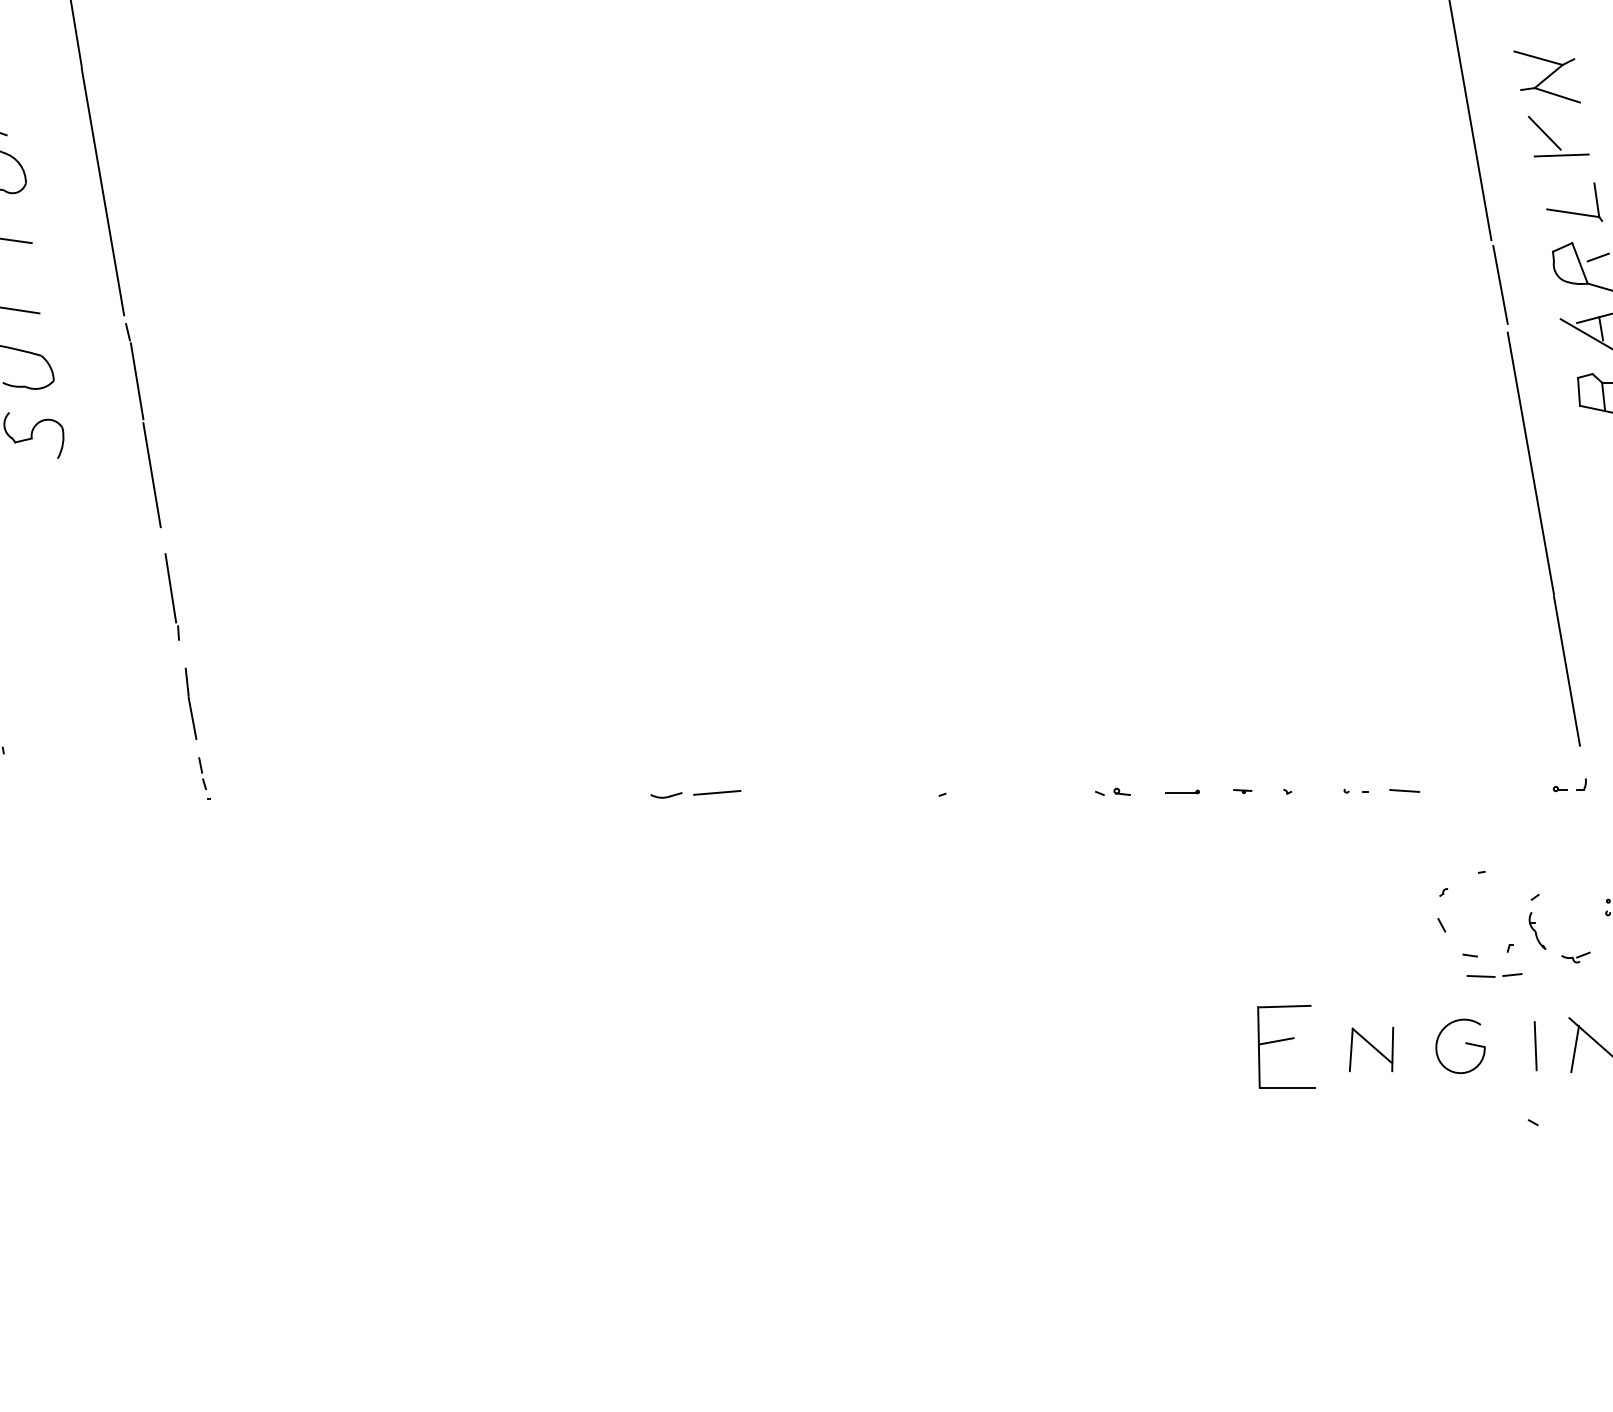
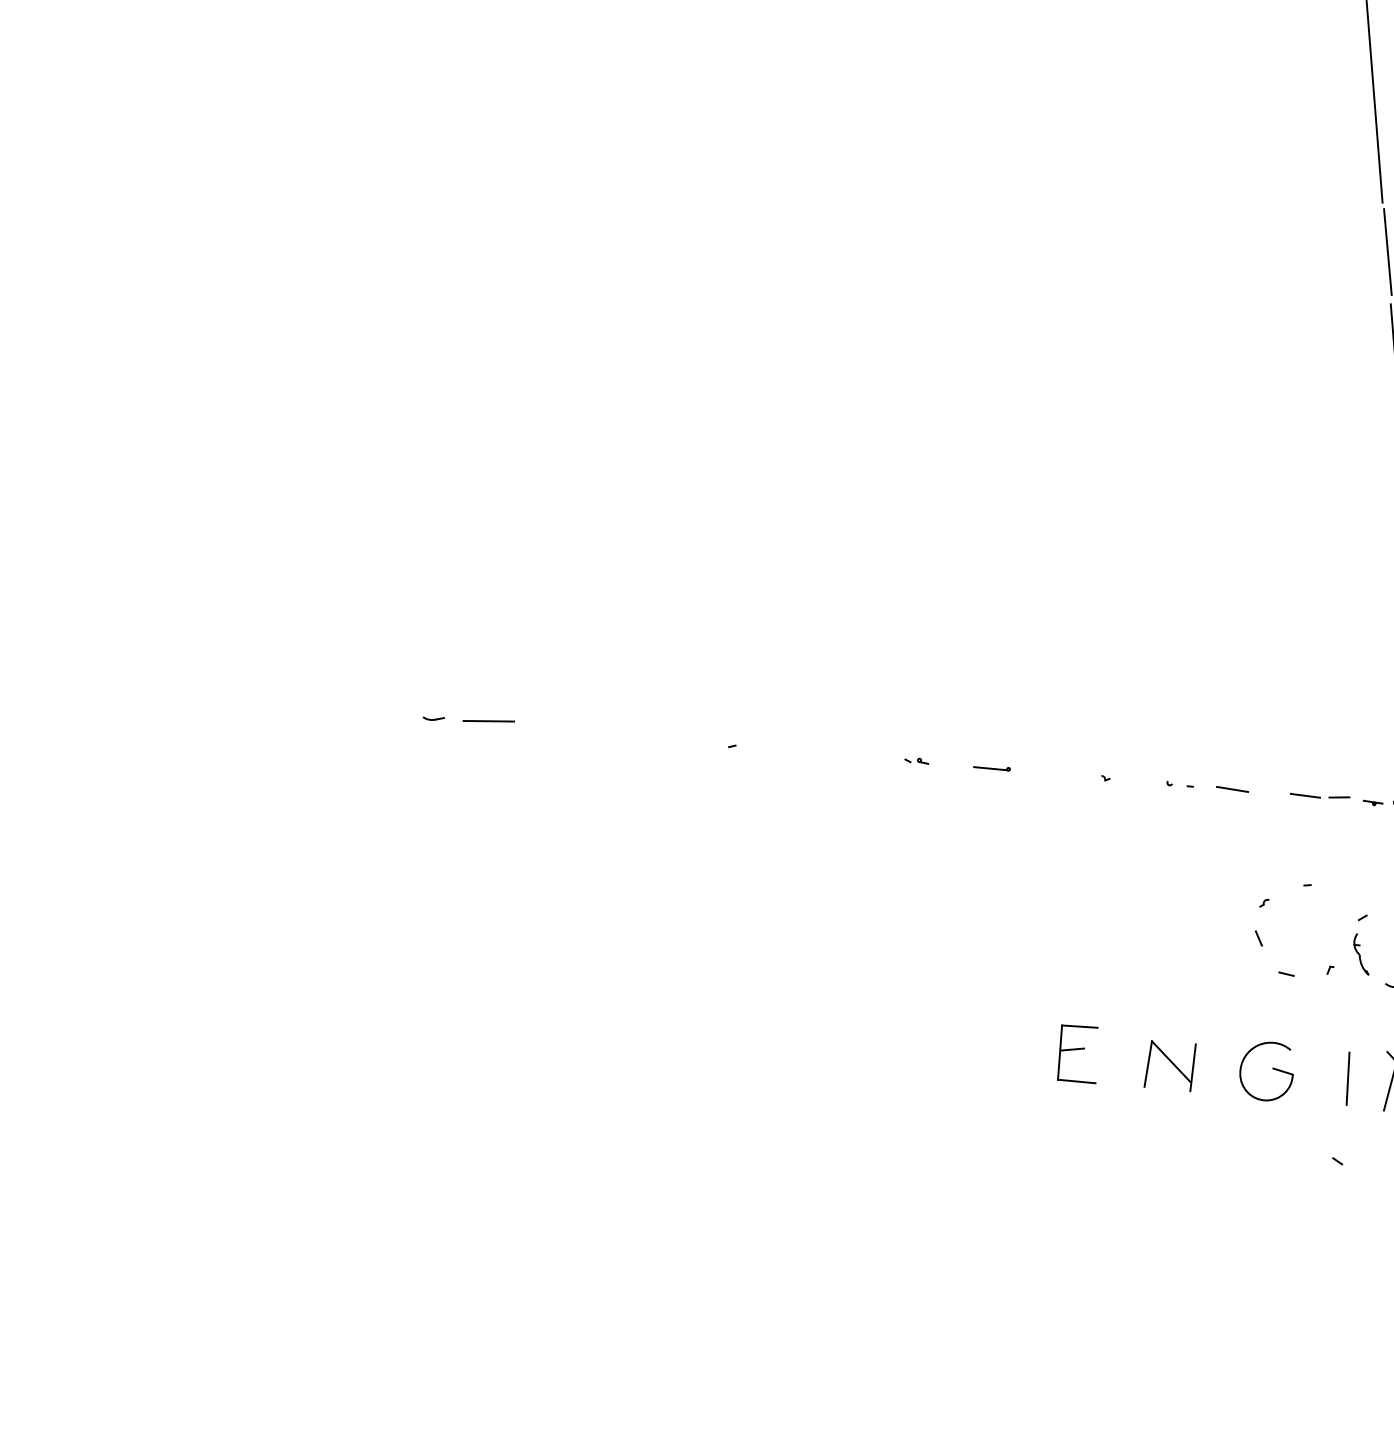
part: (1112, 791) -> (916, 760), size x0.62
part: (1242, 791) -> (1372, 803), moved
part: (666, 794) -> (433, 717), size x0.62
part: (1494, 975) -> (1320, 796), moved
part: (1286, 1046) -> (1078, 1053), size x0.62

